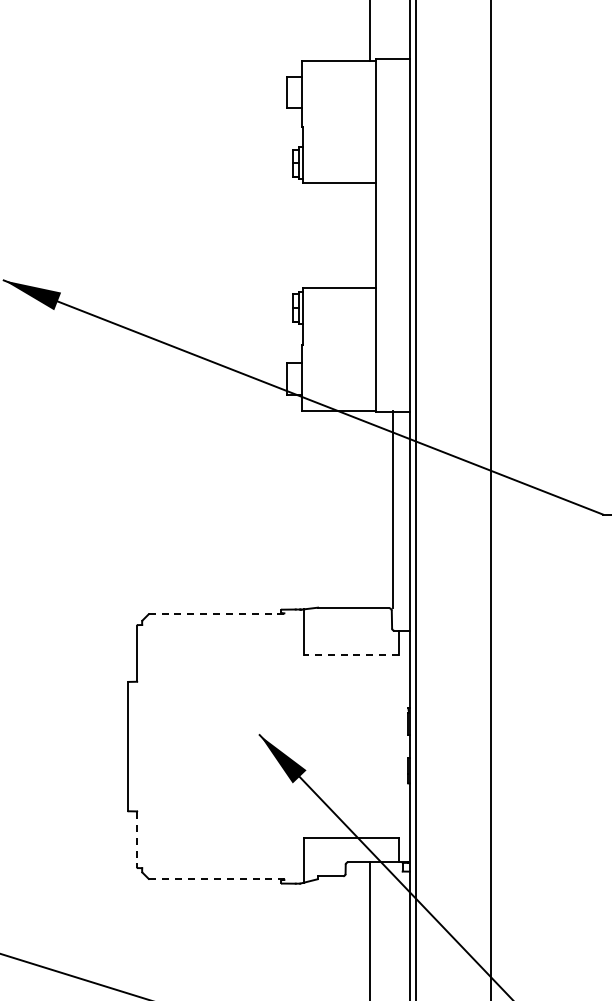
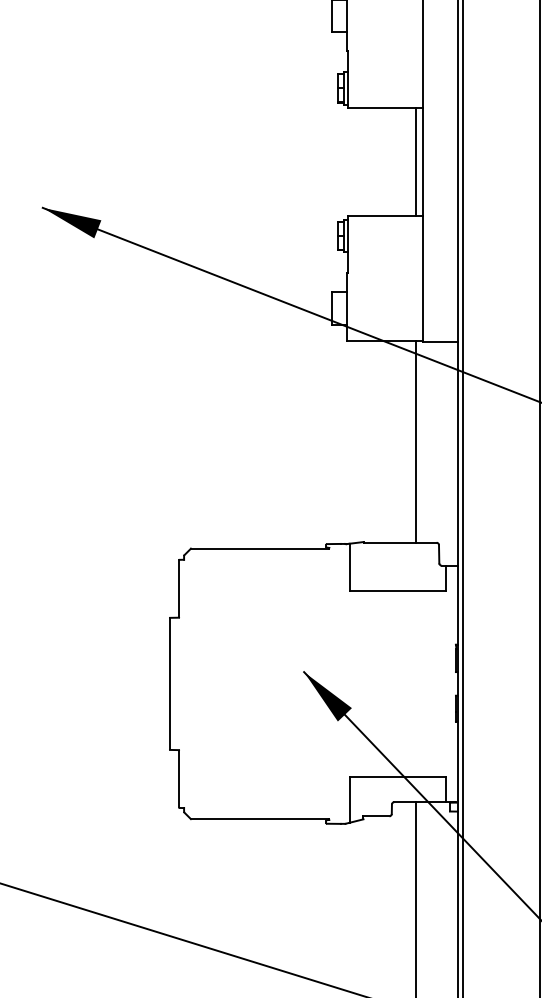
line: (369, 235) -> (416, 162), added
line: (392, 509) -> (416, 441), moved
line: (216, 614) -> (260, 549), dashed -> solid
line: (351, 655) -> (397, 590), dashed -> solid
line: (137, 839) -> (179, 778), dashed -> solid
line: (217, 879) -> (261, 819), dashed -> solid

